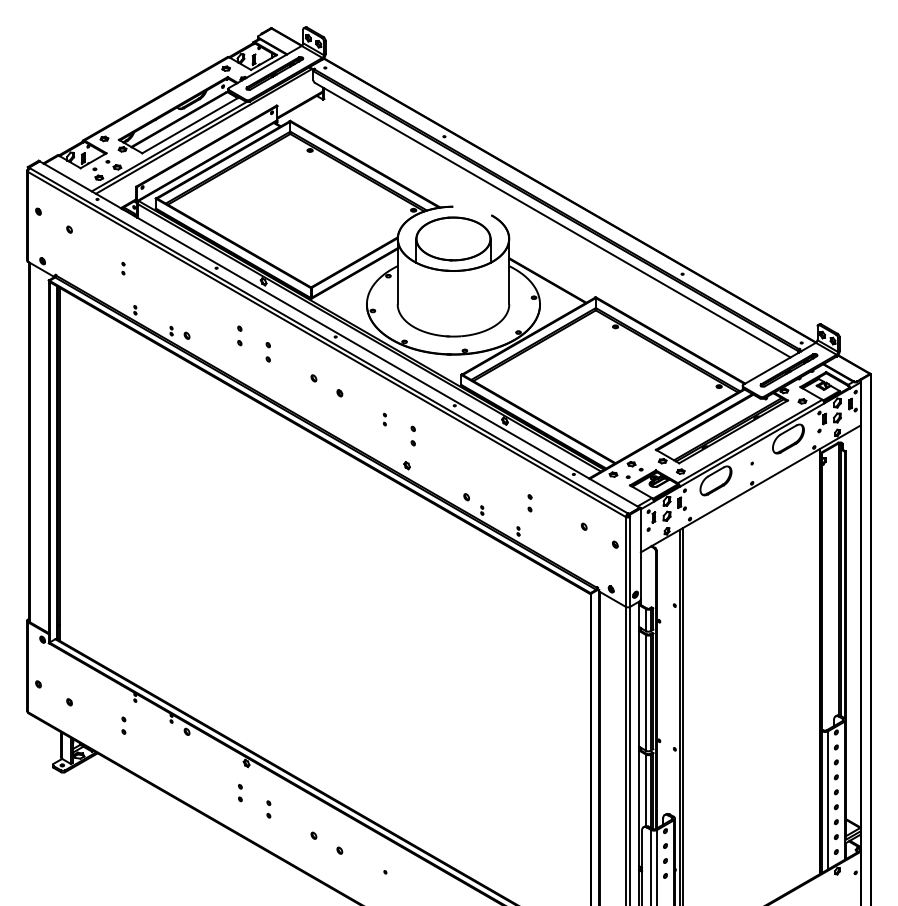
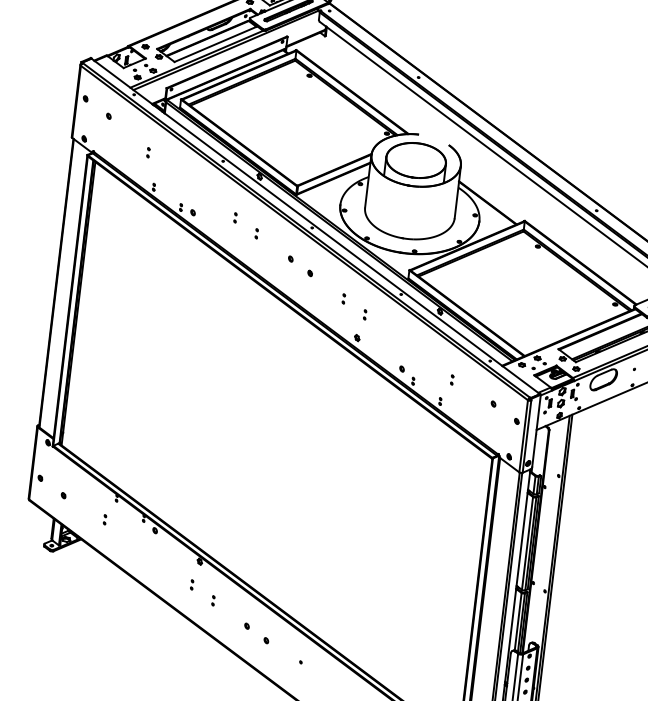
part: (239, 335) -> (235, 217), size x0.62
part: (268, 352) -> (256, 233), size x0.62
part: (413, 435) -> (365, 314), size x0.62
part: (529, 503) -> (451, 380), size x0.71
part: (123, 725) -> (104, 519), size x0.71
part: (240, 792) -> (192, 584), size x0.71
part: (268, 809) -> (213, 600), size x0.71

